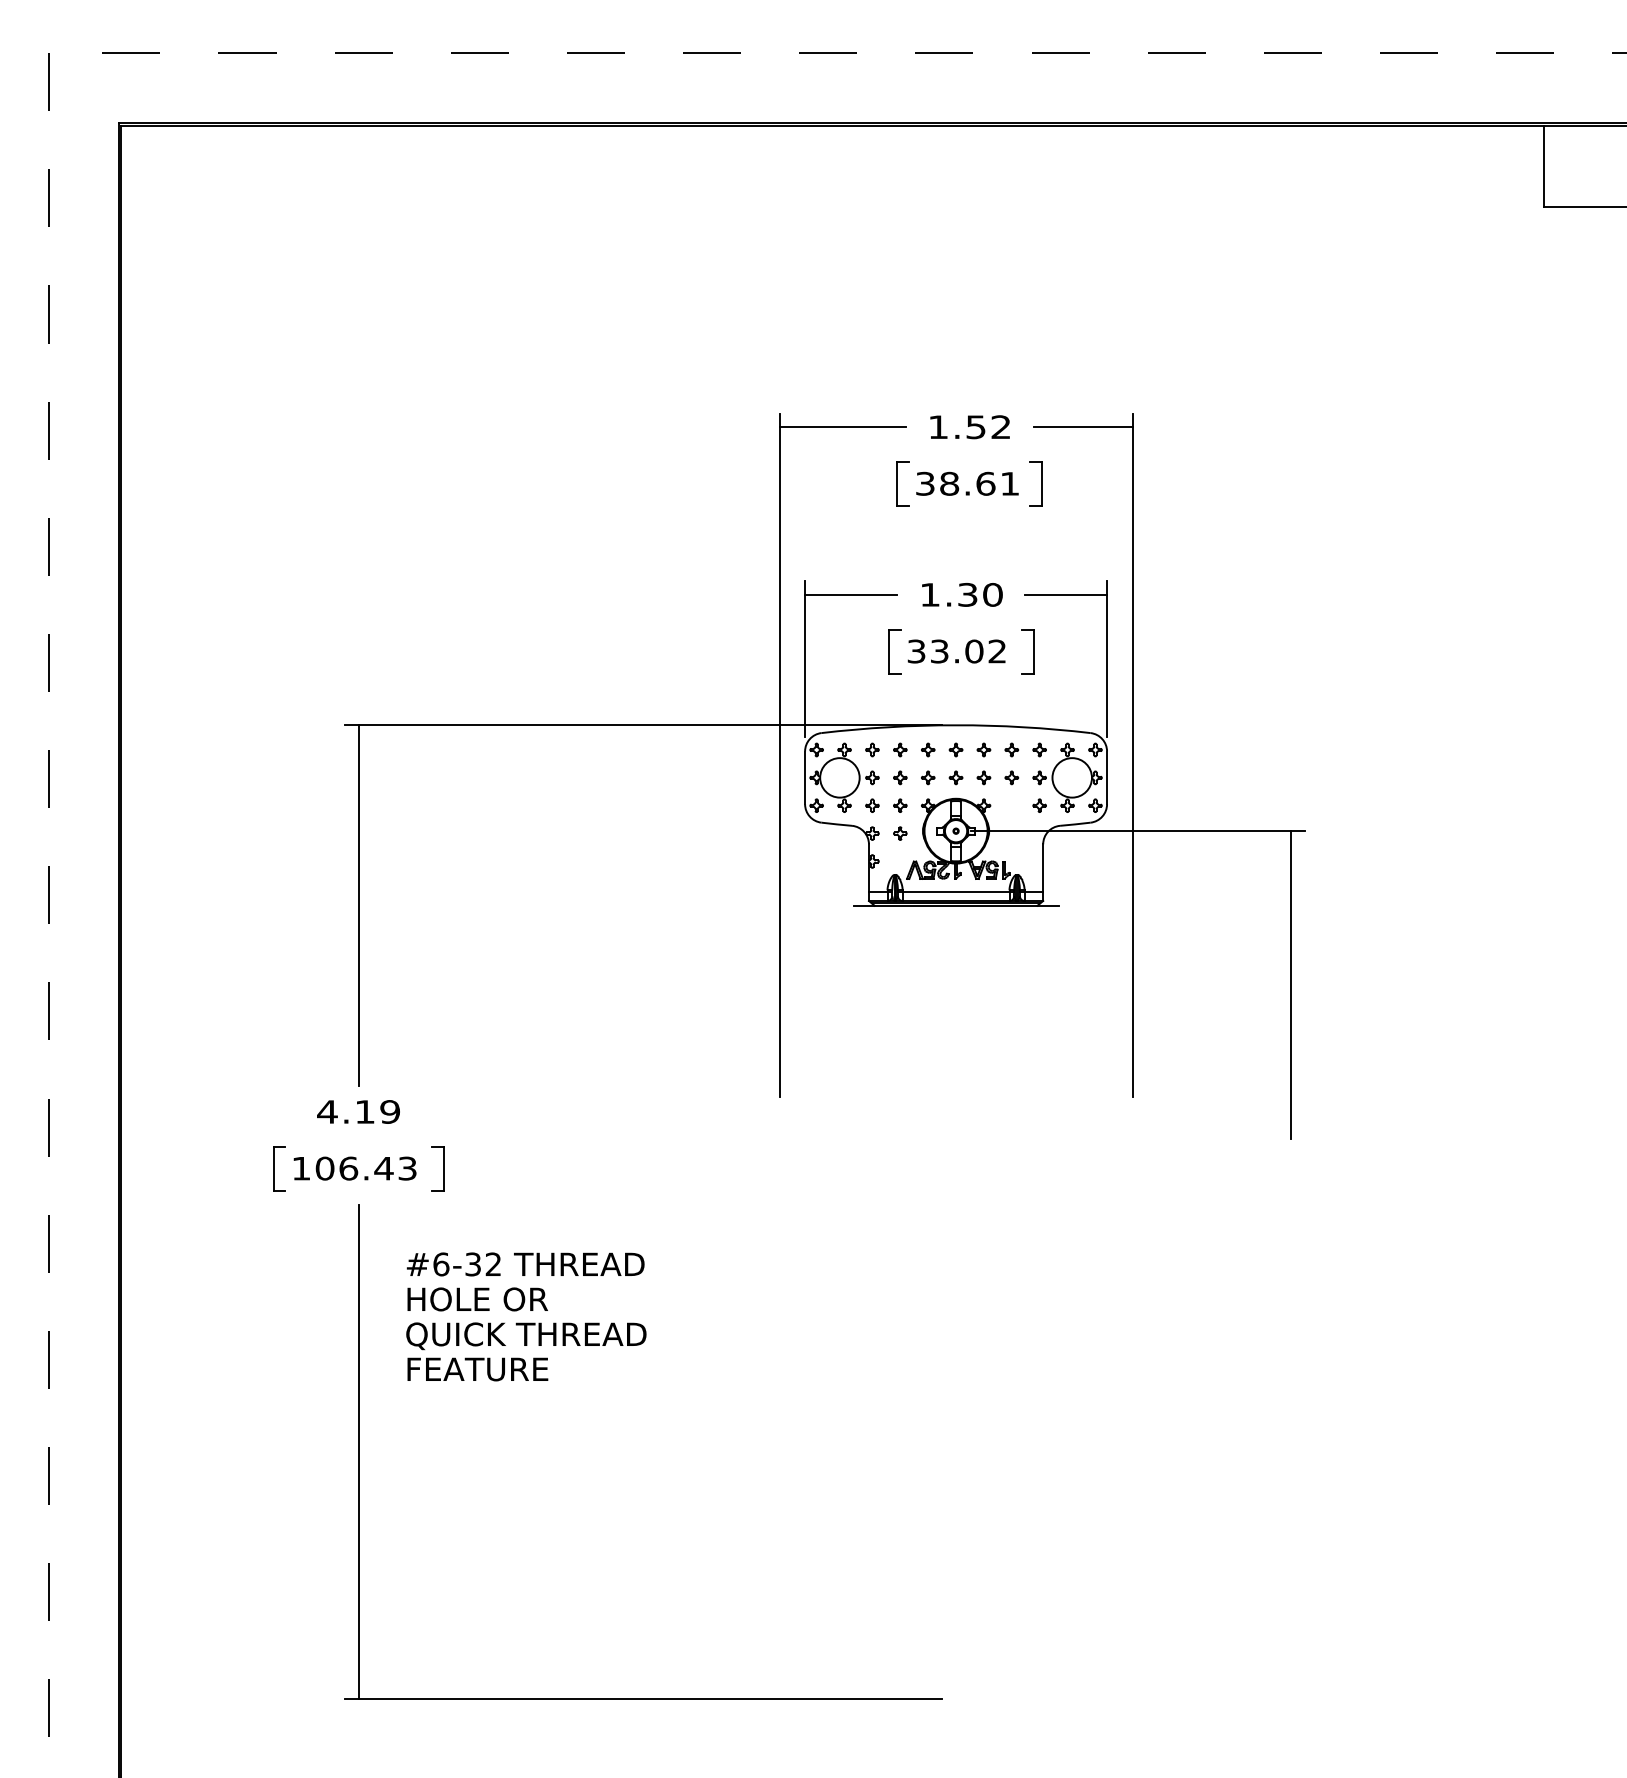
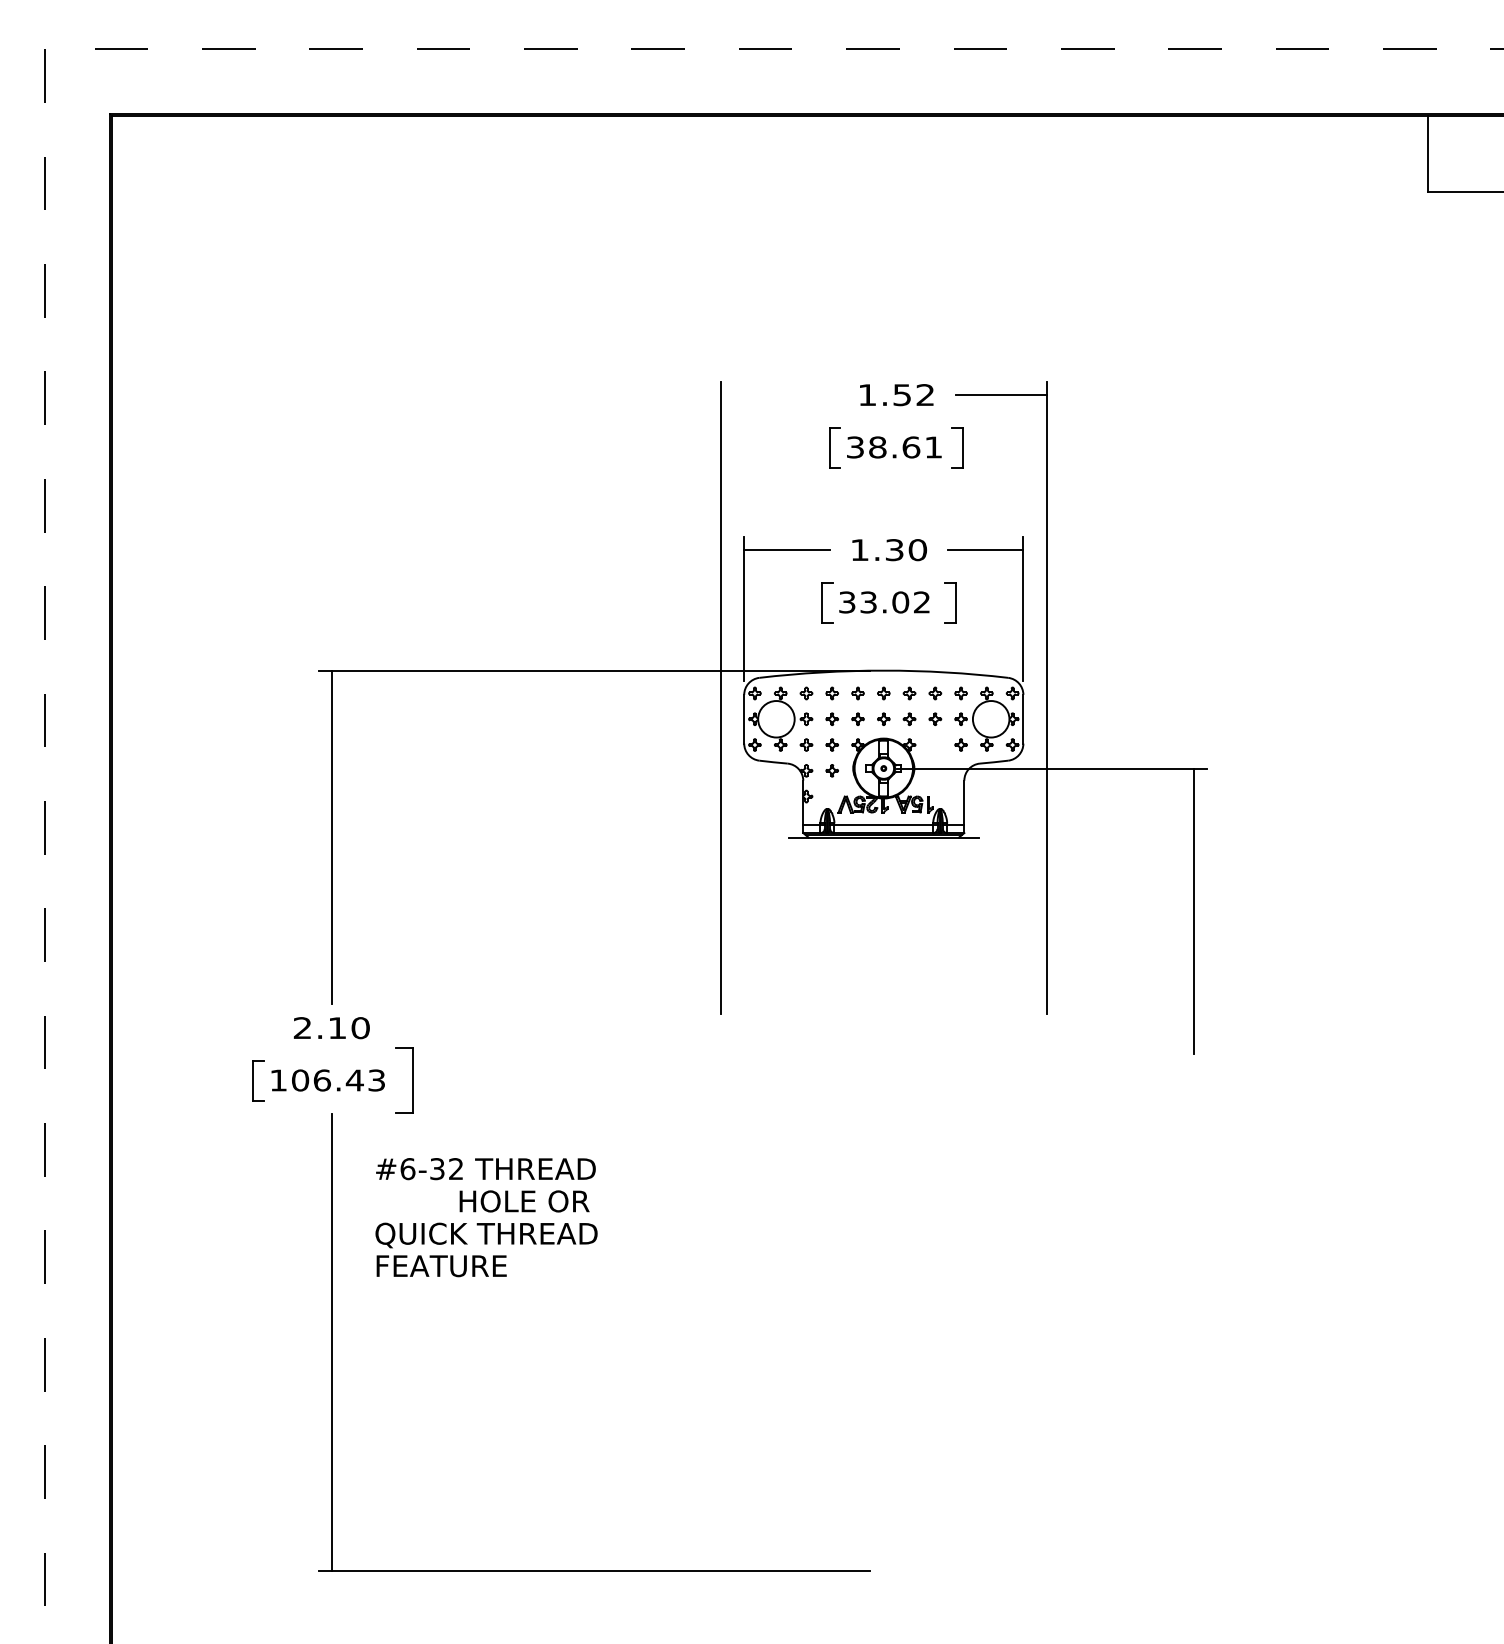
line: (842, 427) -> (778, 395), removed
text: (358, 1112) -> (331, 1028), 4.19 -> 2.10
part: (437, 1168) -> (404, 1080), size x1.6
text: (477, 1299) -> (524, 1201), moved

